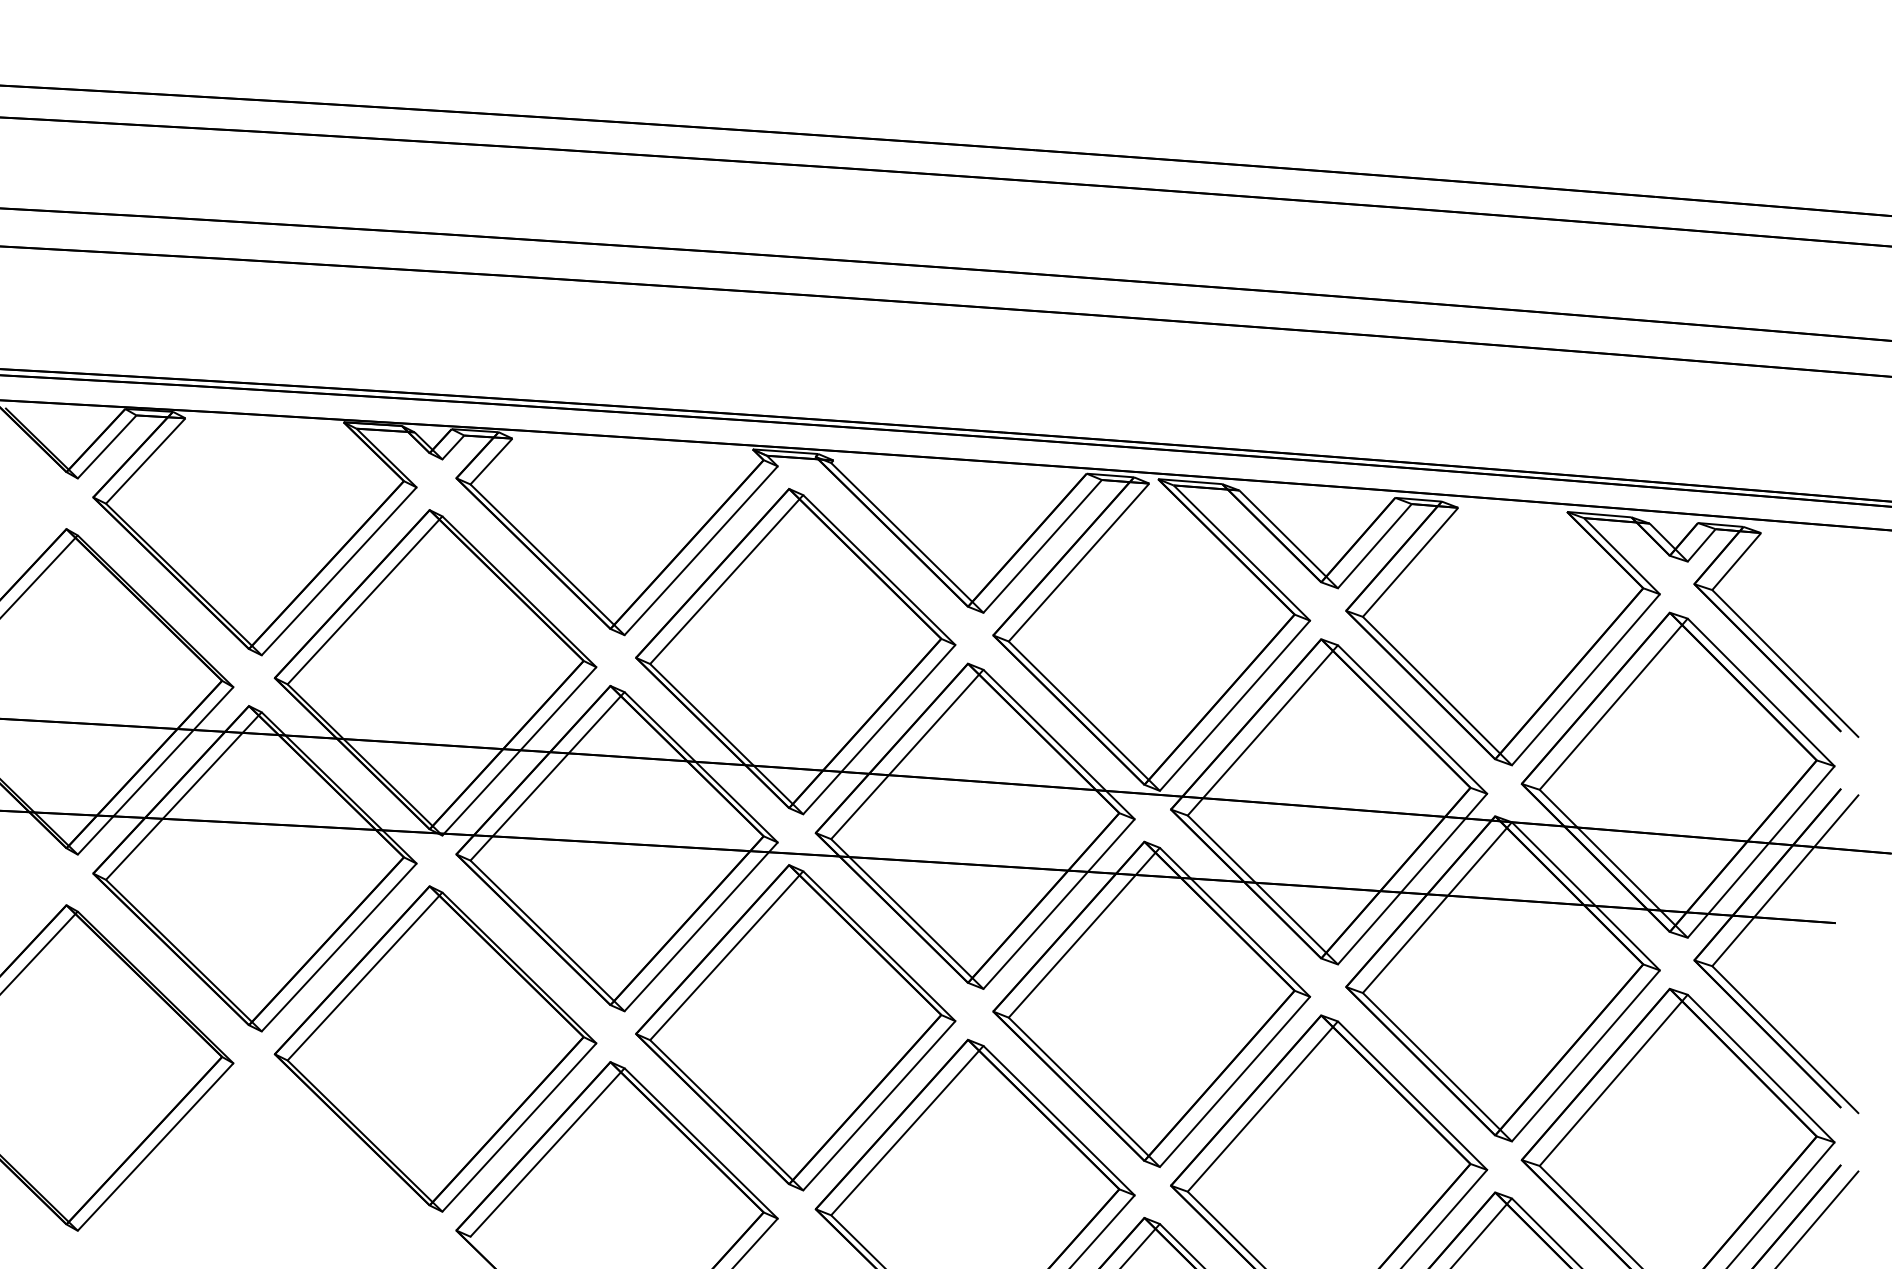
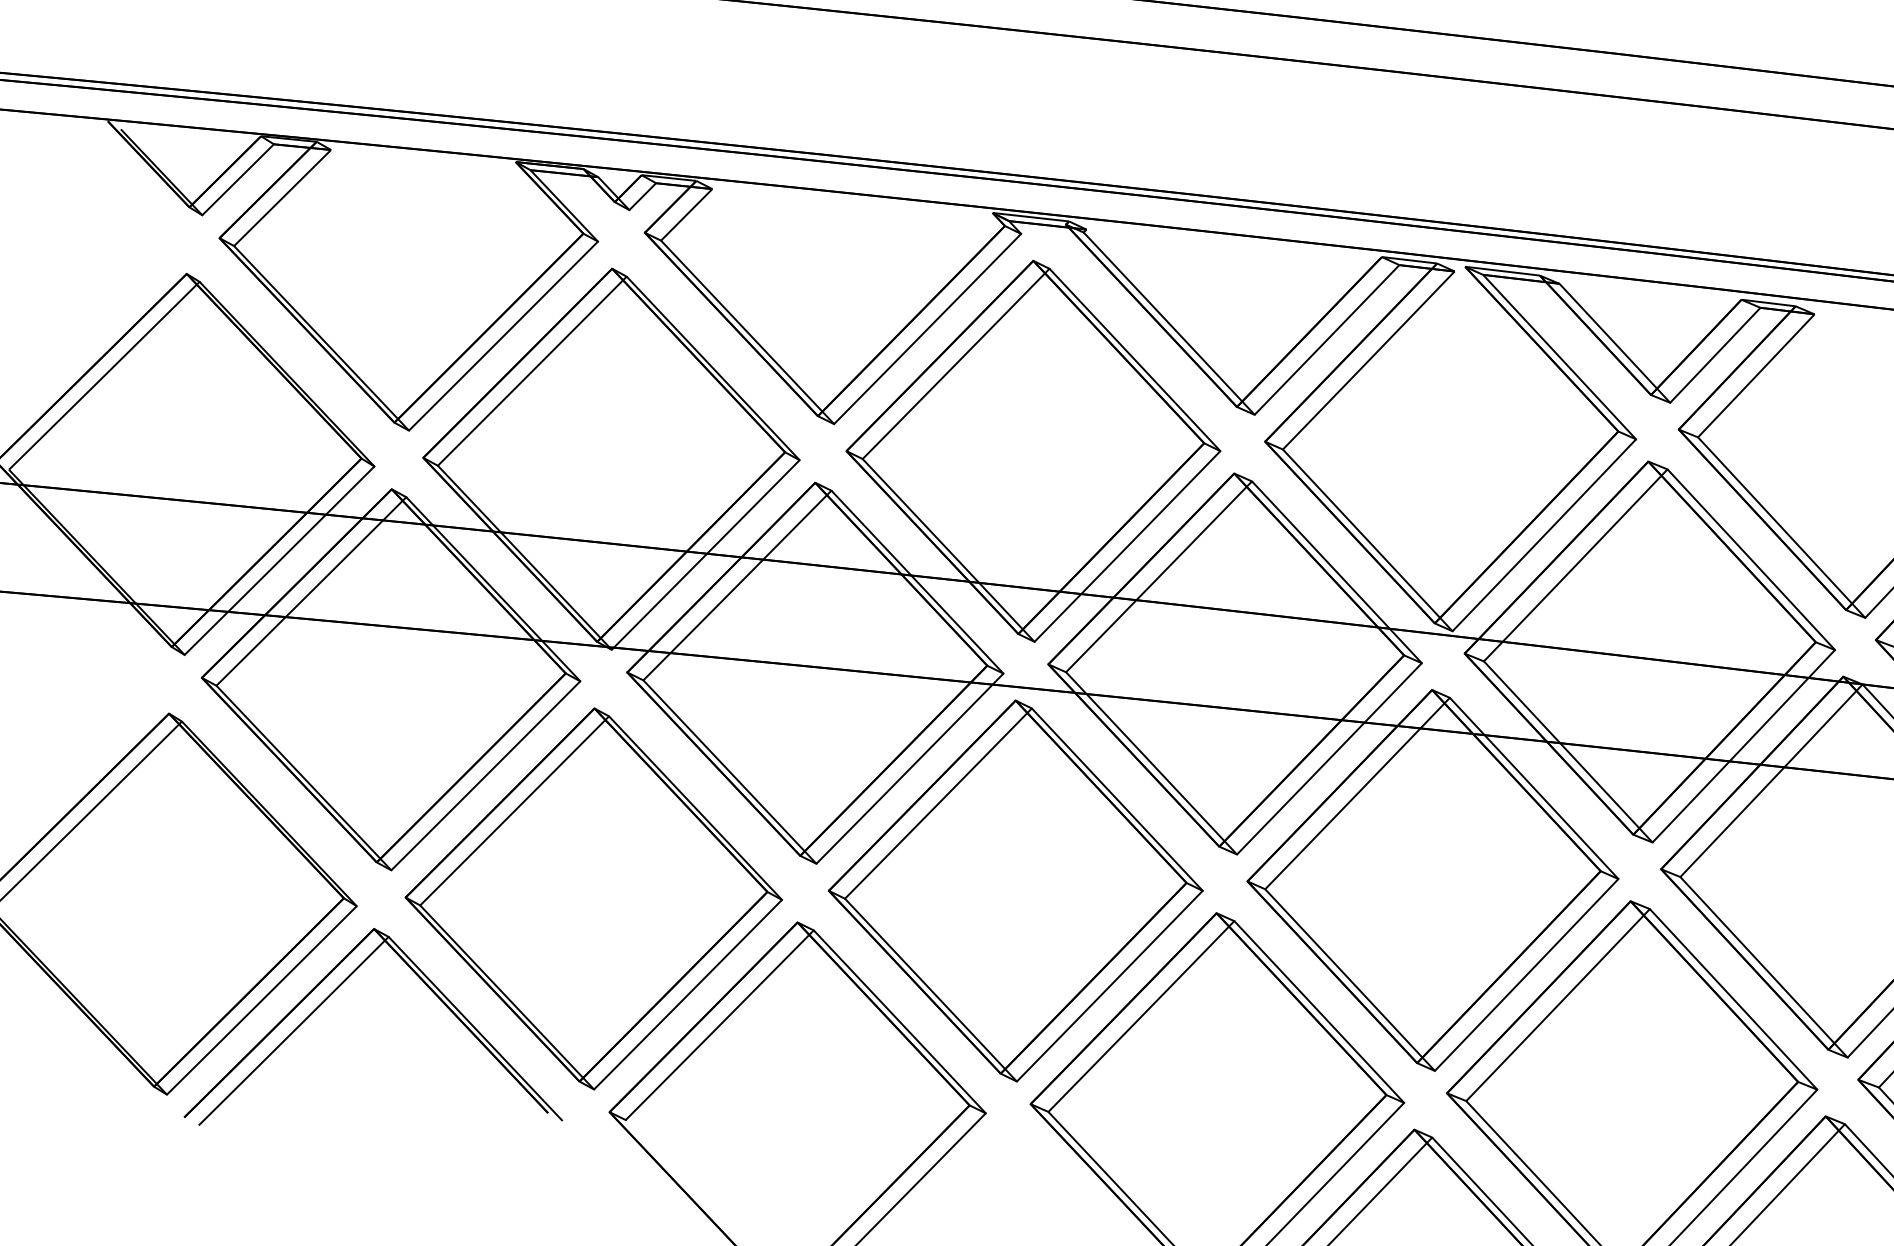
part: (220, 1134) -> (338, 988), added

